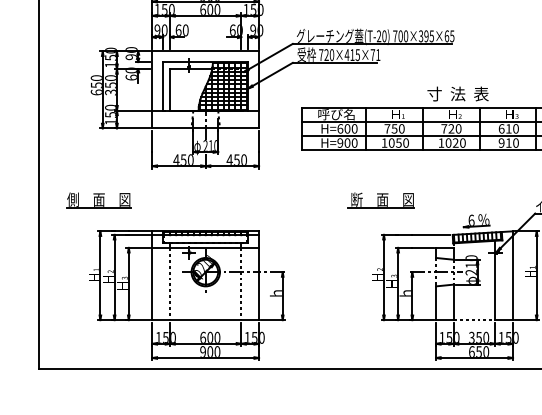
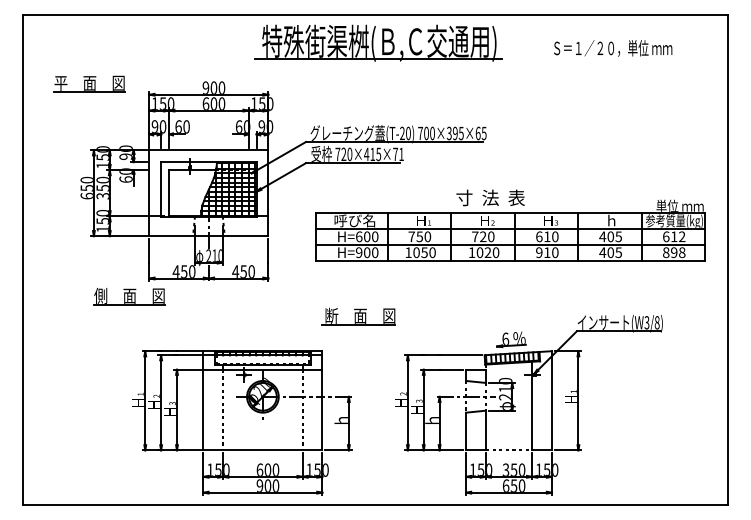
part: (98, 200) -> (129, 296), moved
part: (380, 200) -> (358, 316), moved
part: (187, 295) -> (242, 422), moved

